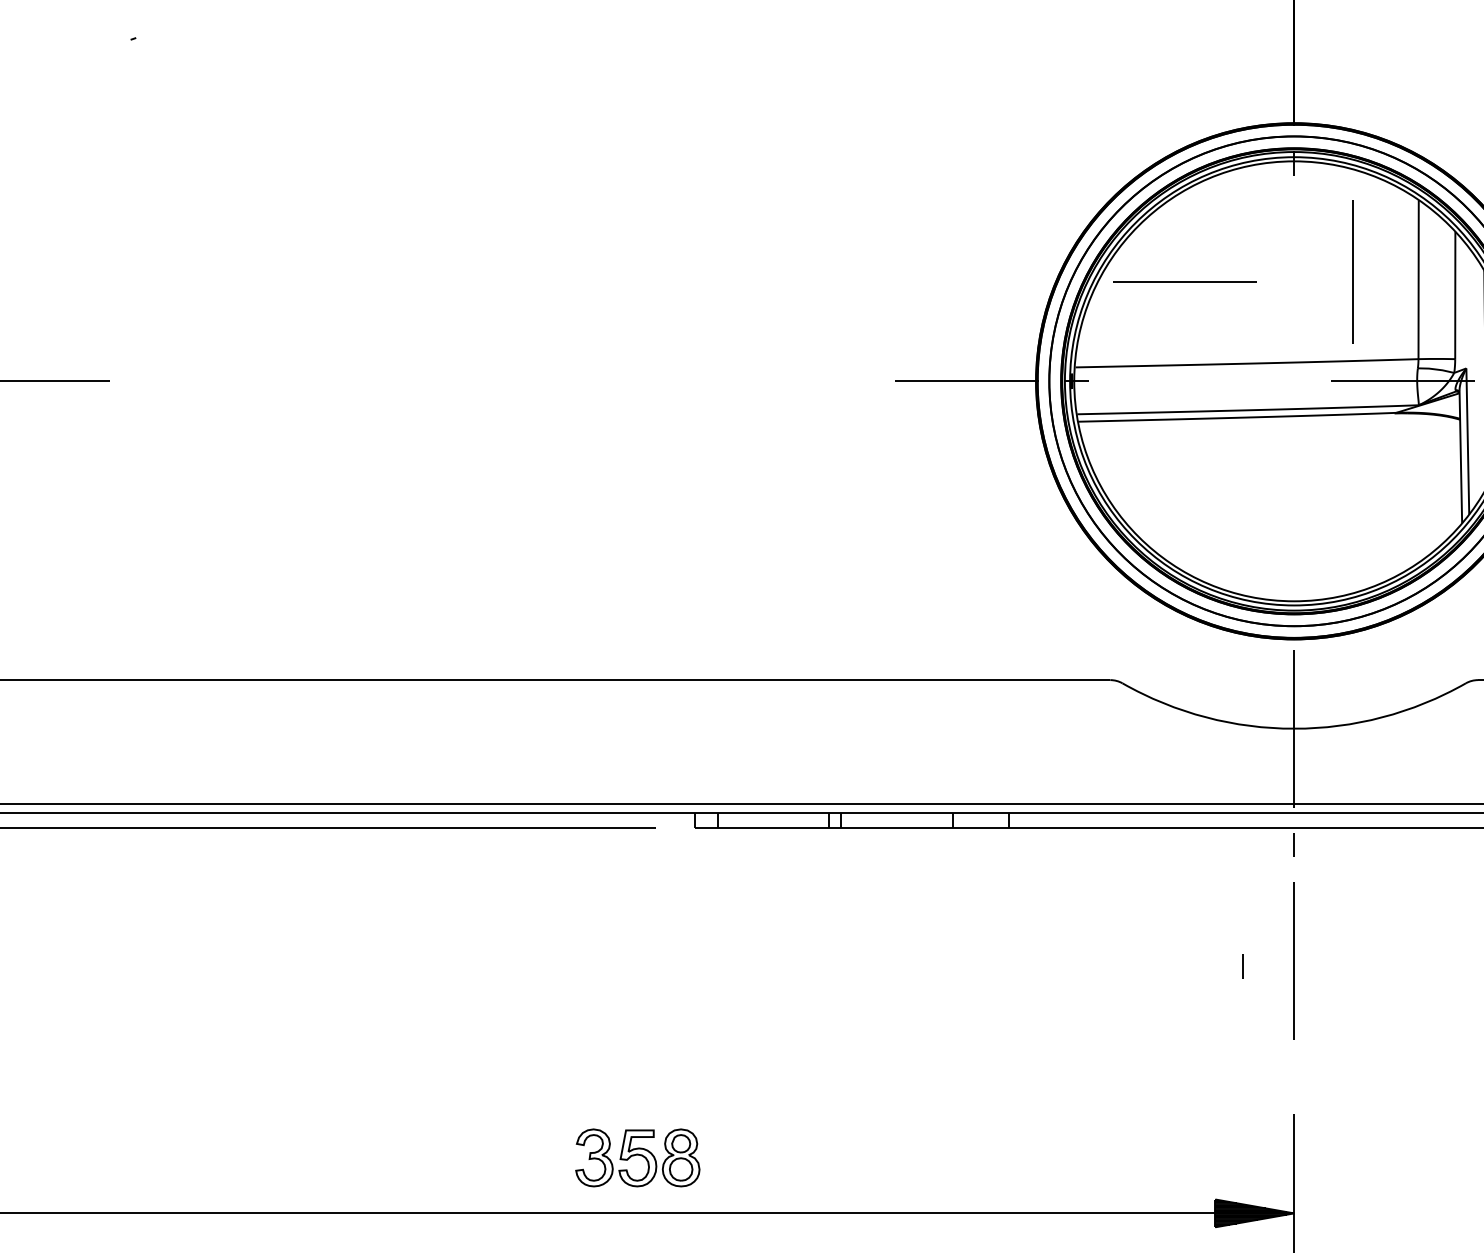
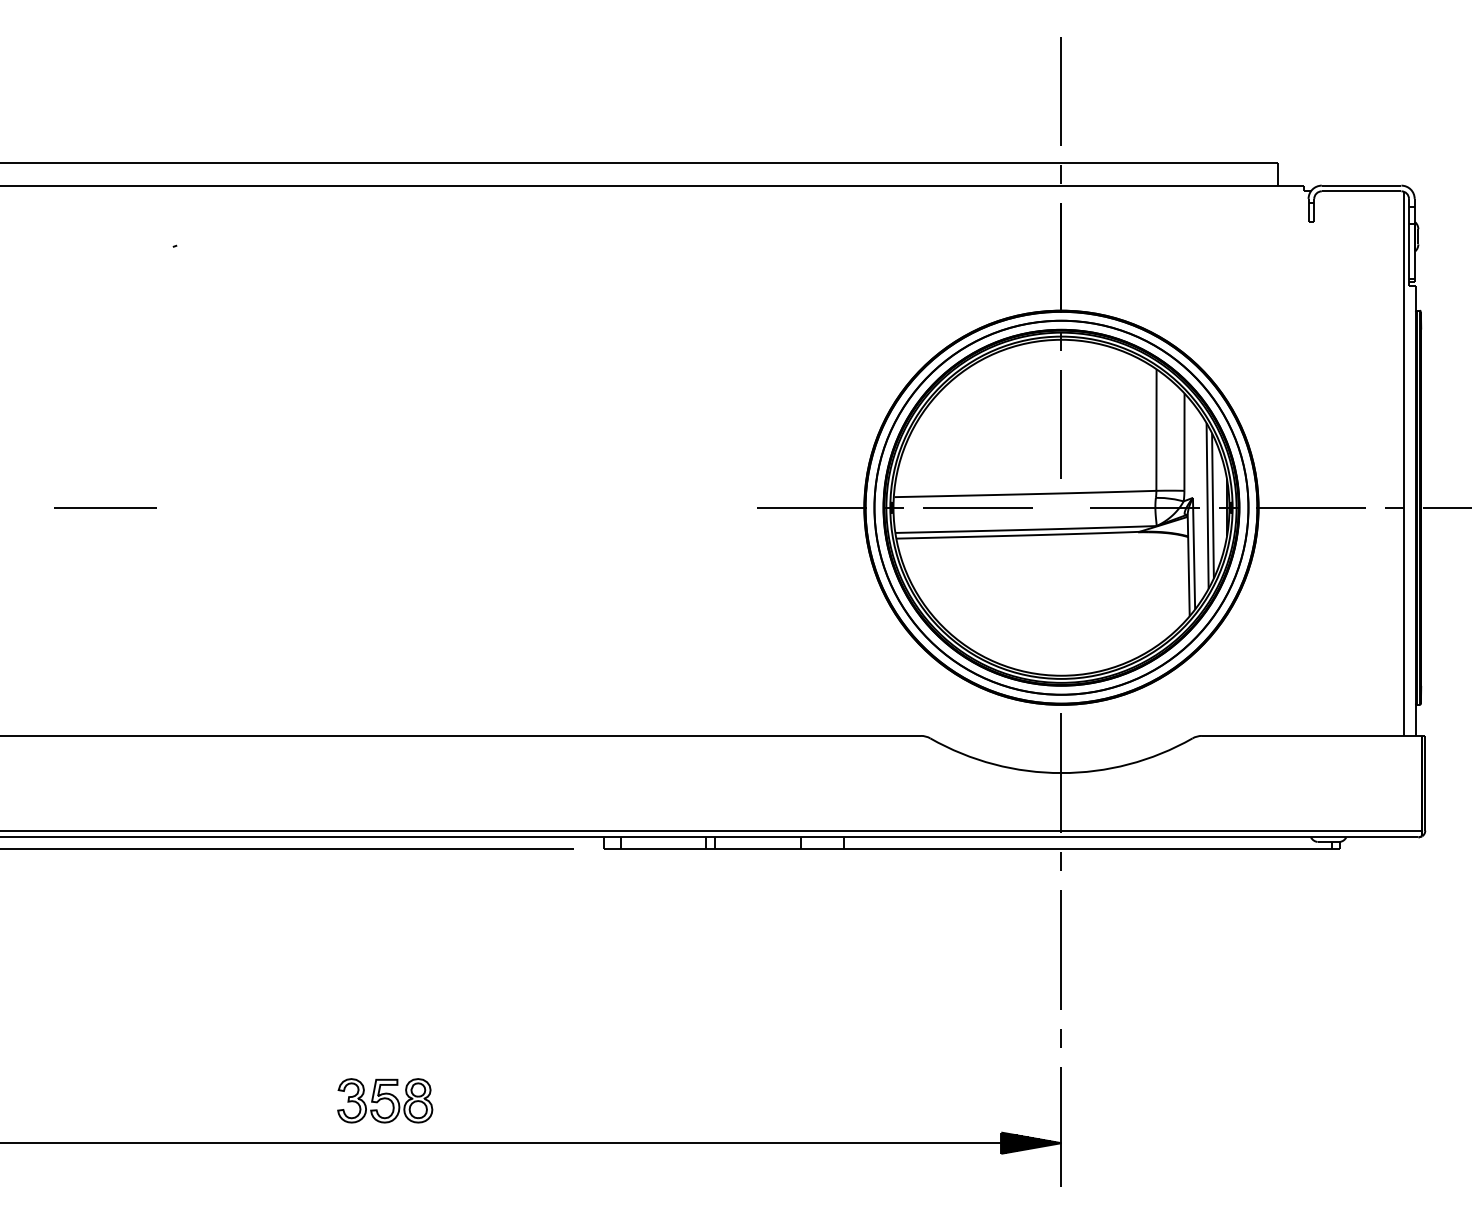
line: (1351, 272) -> (1060, 424), moved
line: (1184, 281) -> (977, 507), moved
line: (1241, 966) -> (1060, 1038), moved
part: (638, 1157) -> (385, 1100), moved

